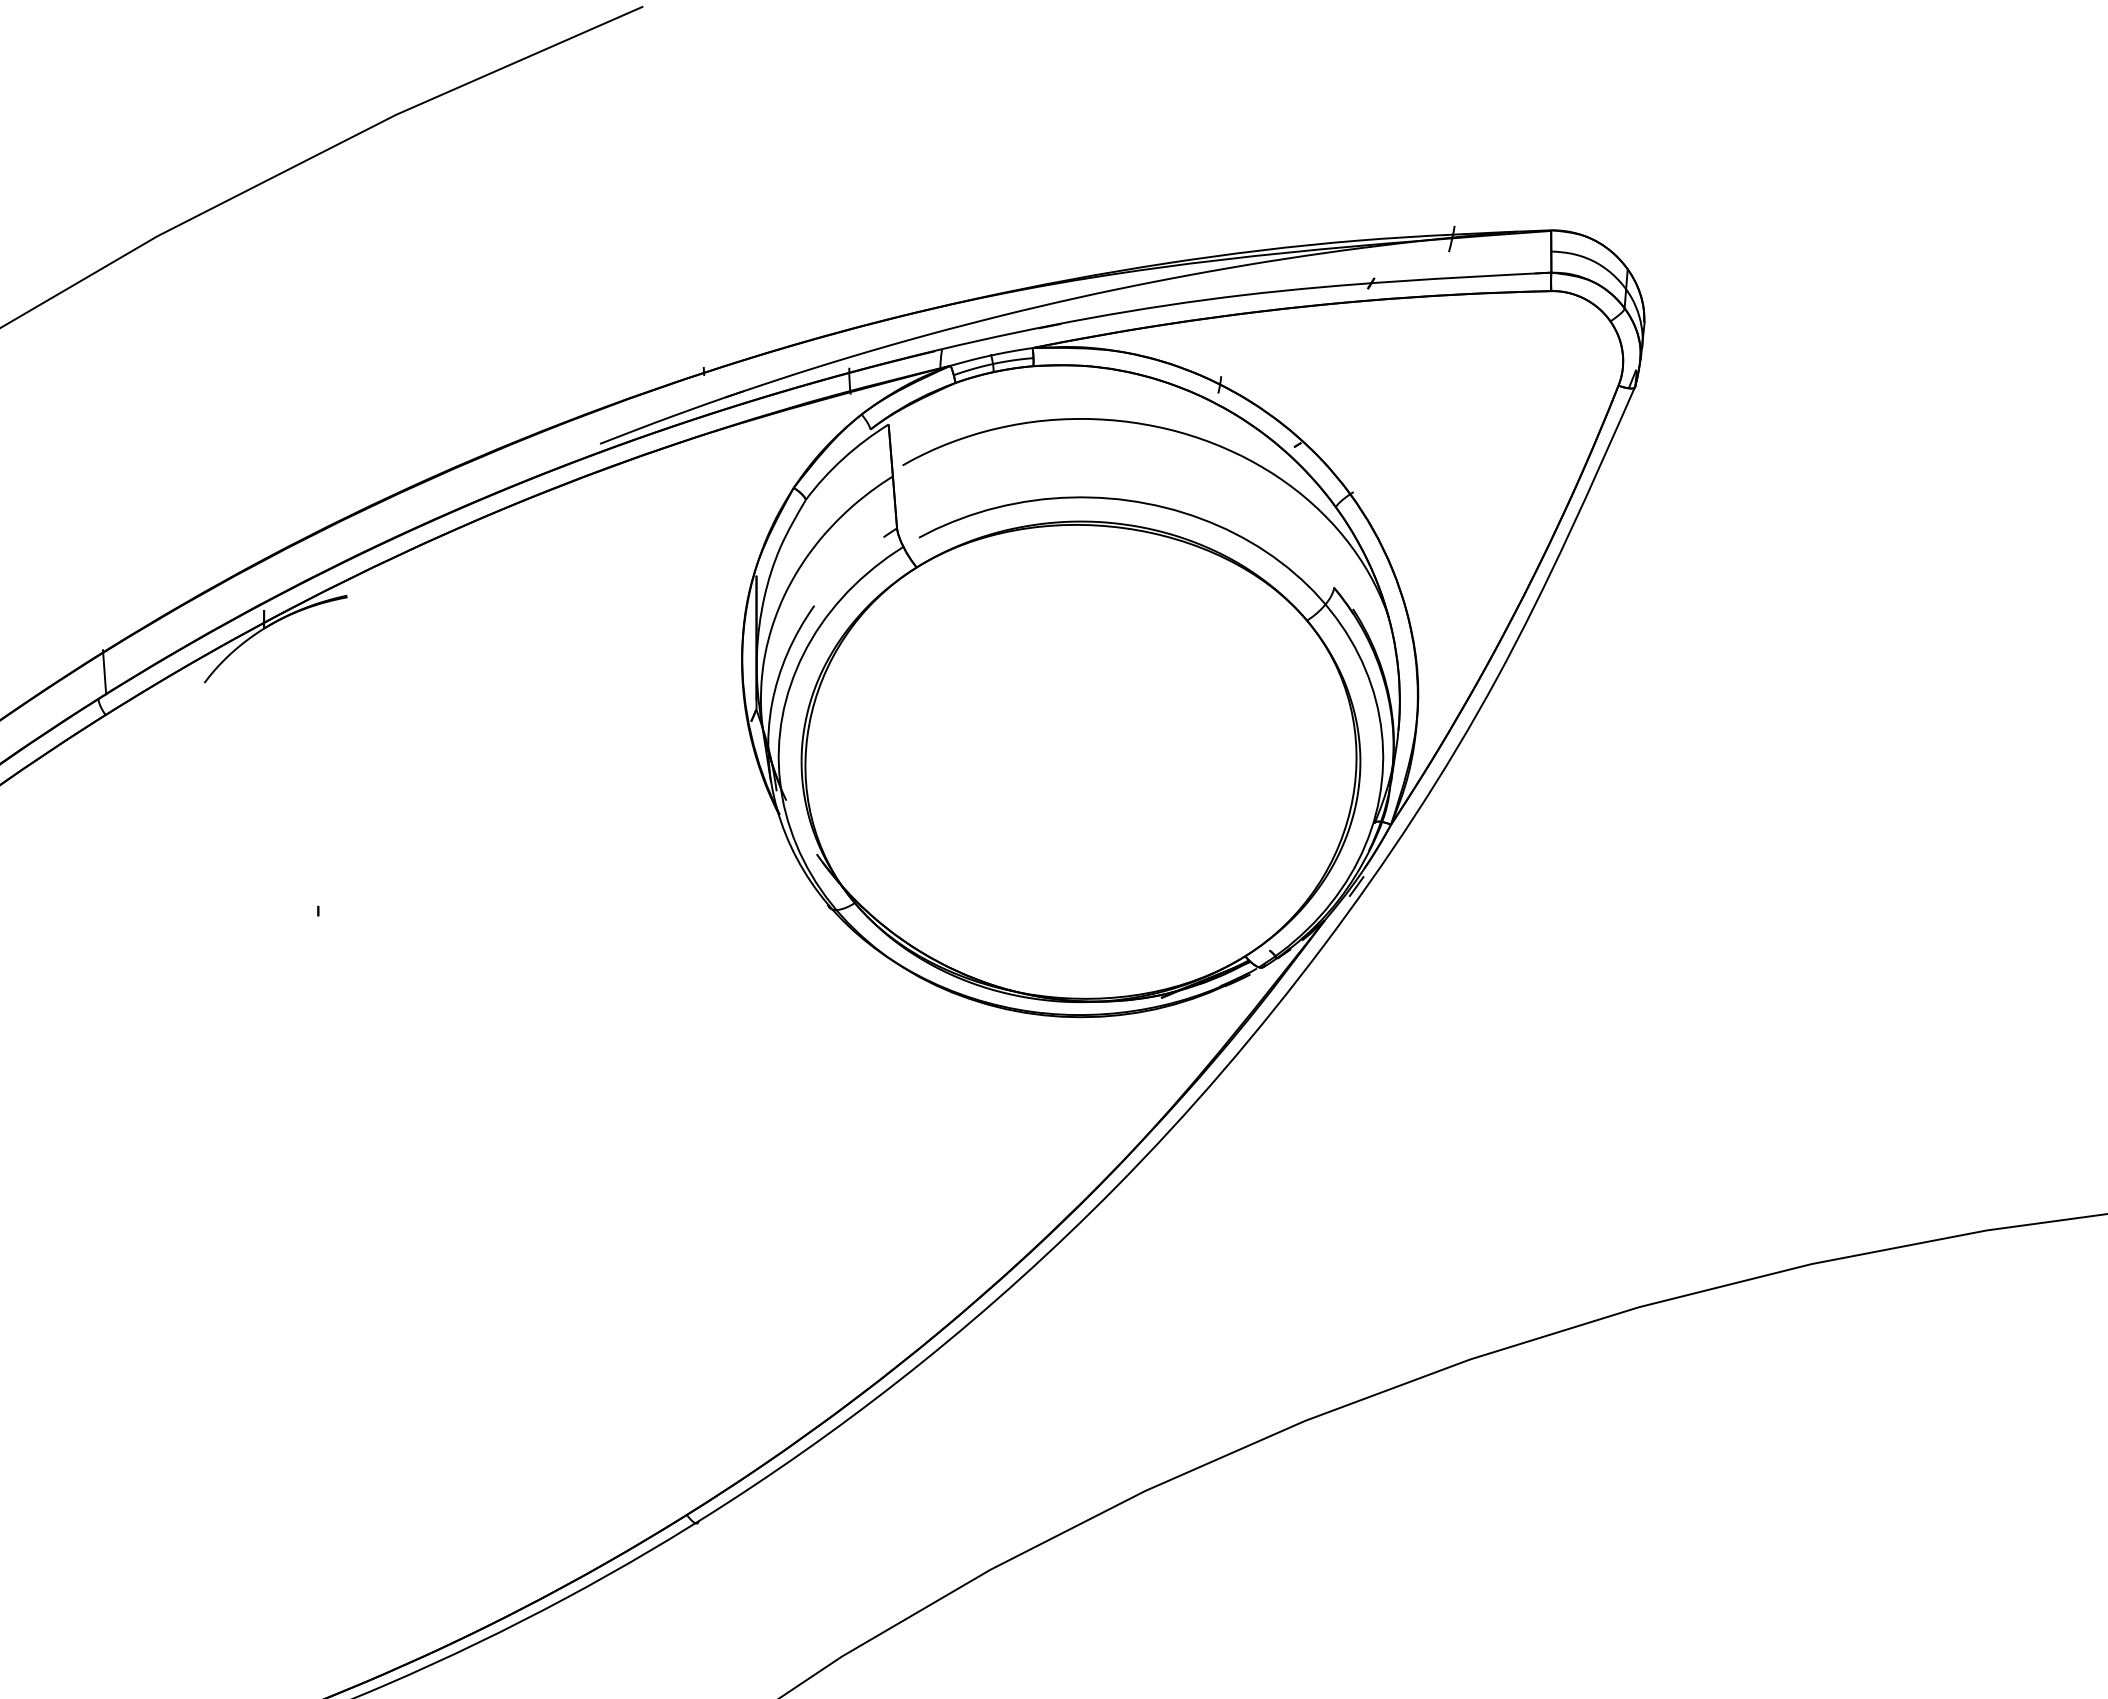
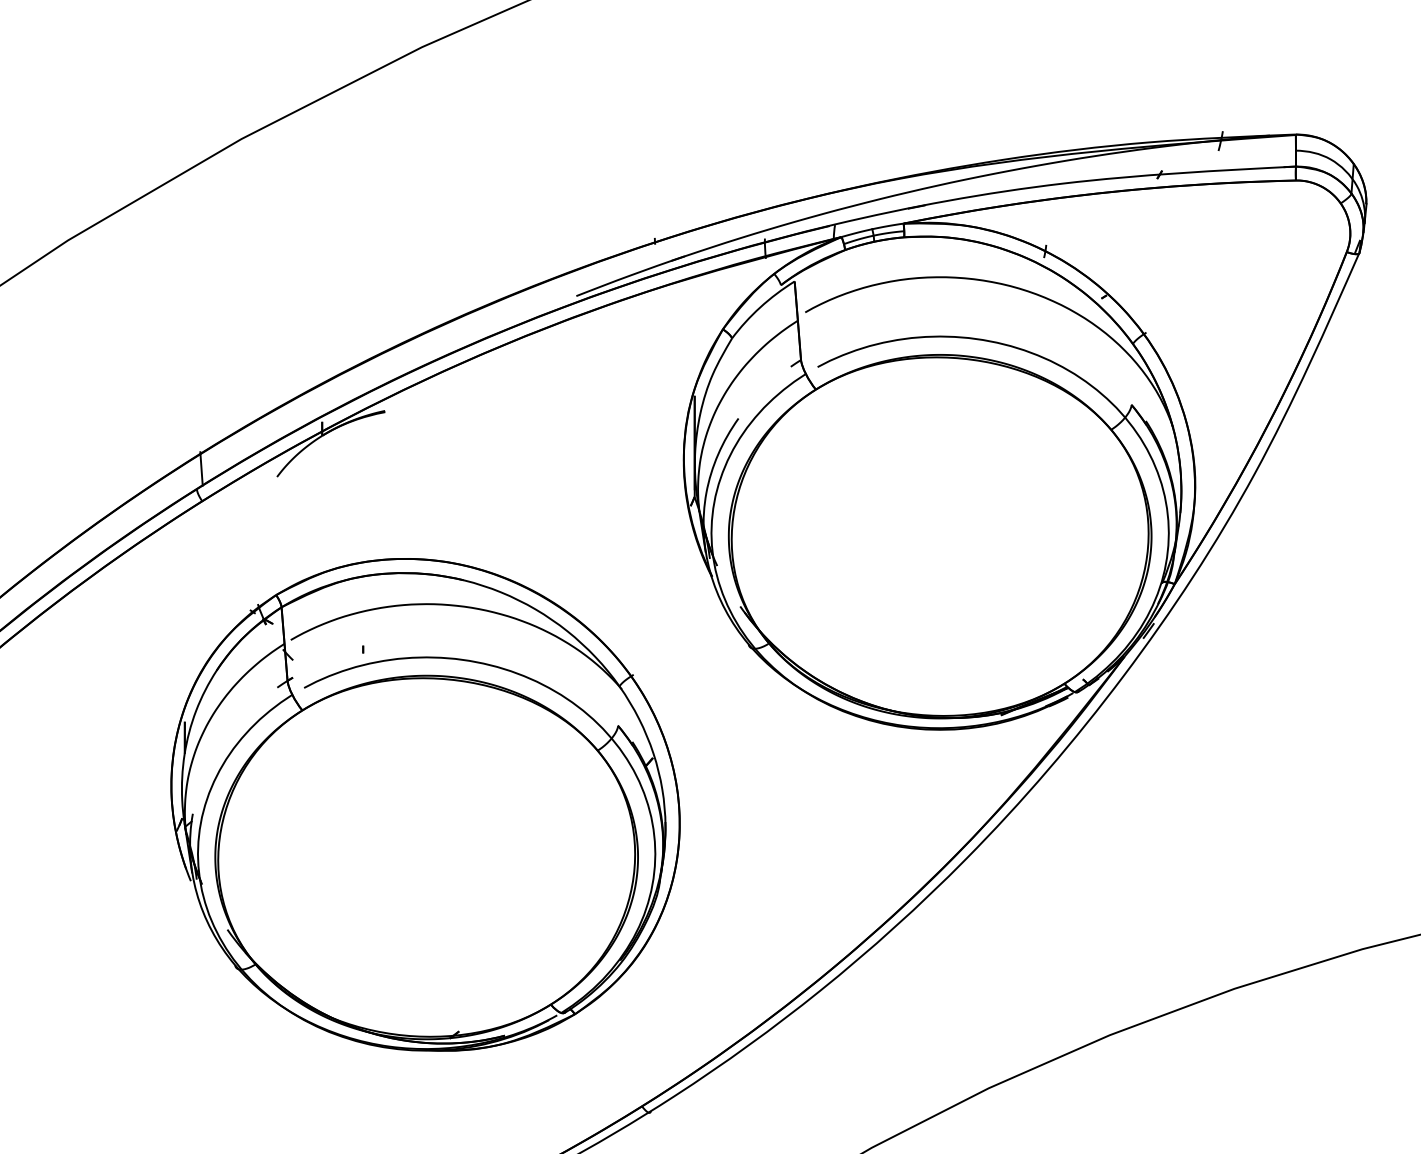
part: (400, 1116) -> (425, 804), added

